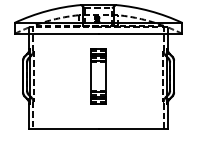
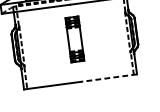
line: (133, 128) -> (109, 77), solid -> dashed

